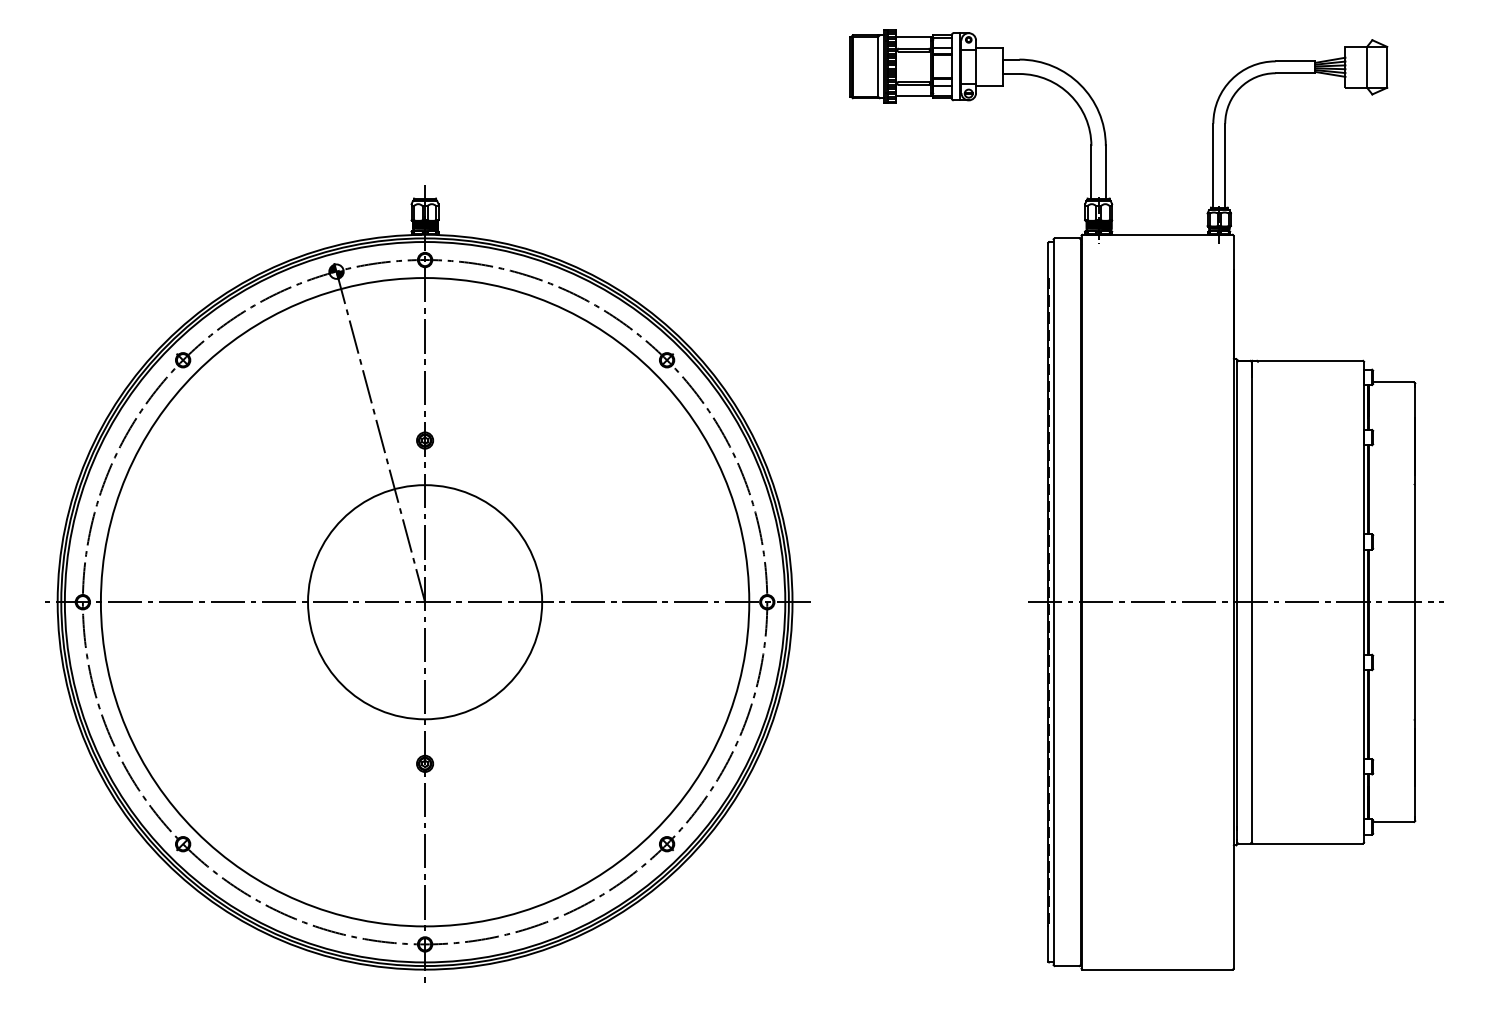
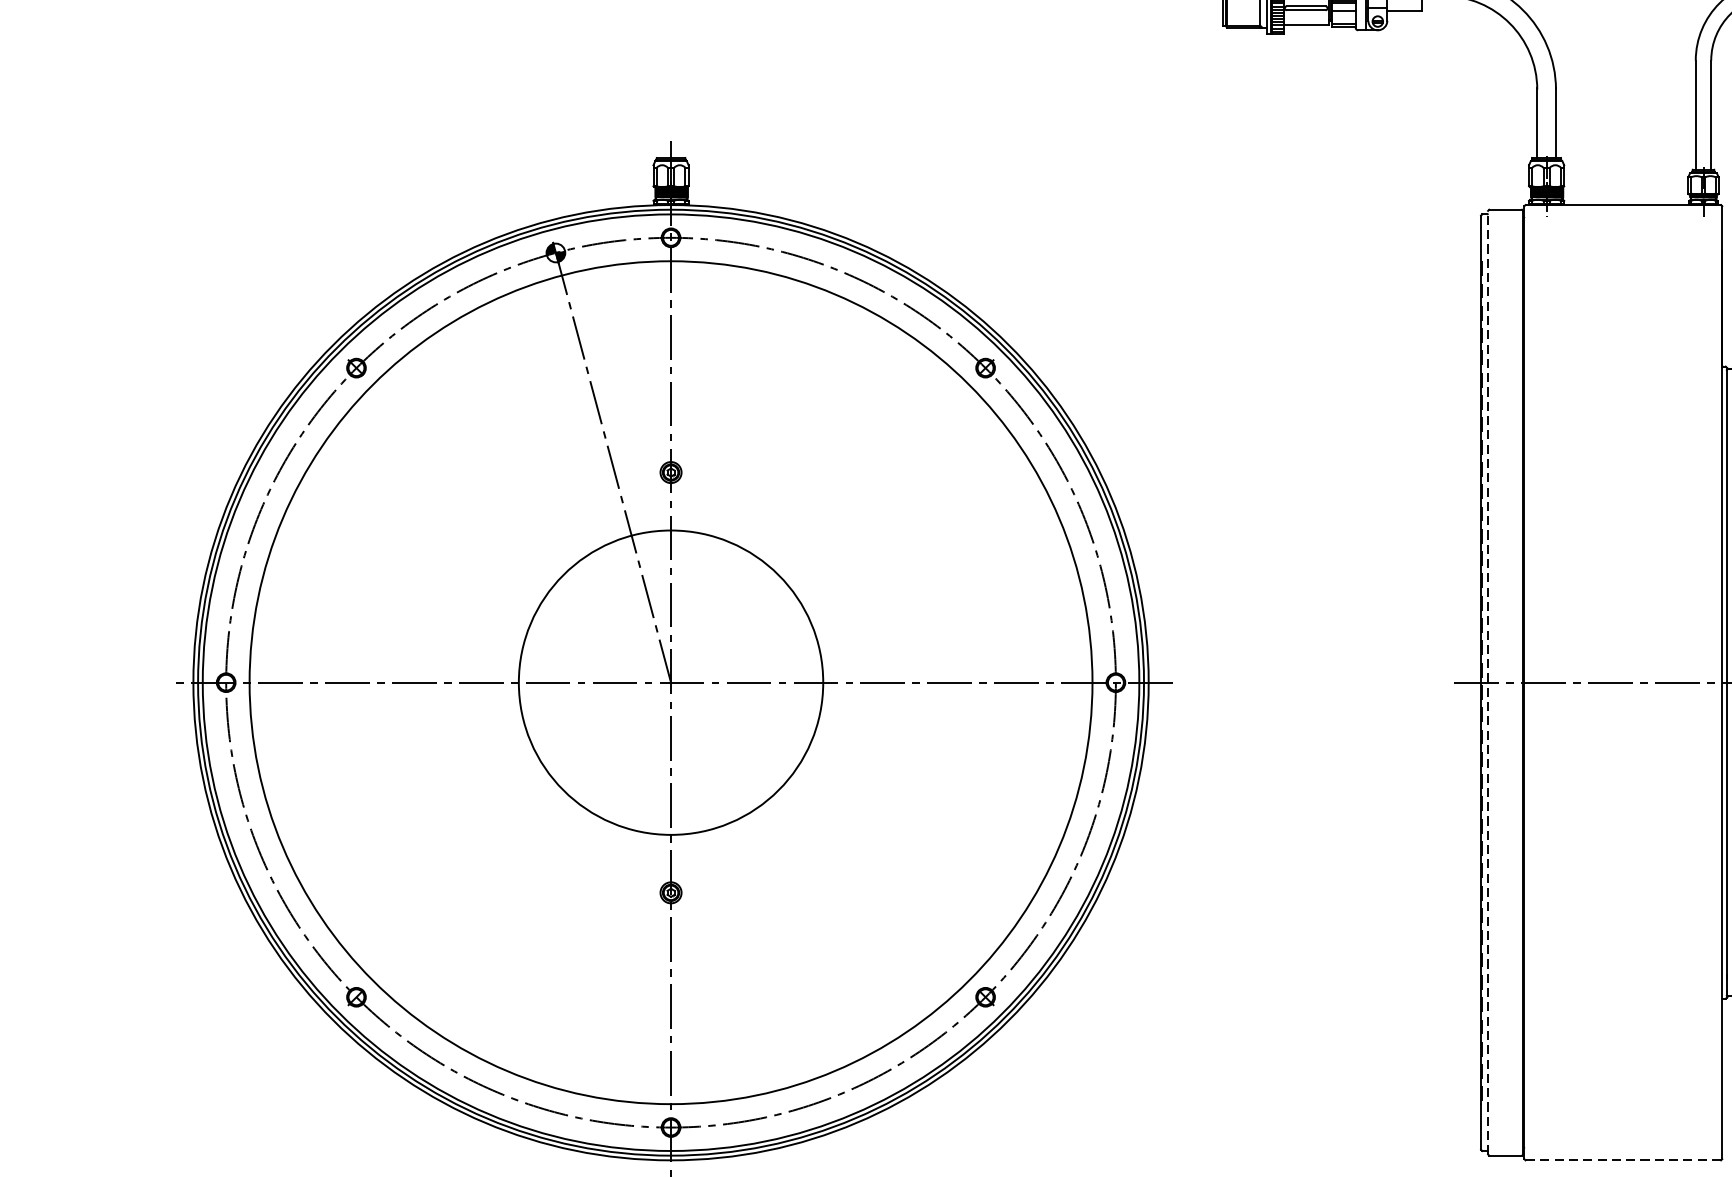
line: (1053, 602) -> (1487, 683), solid -> dashed
line: (1157, 969) -> (1623, 1160), solid -> dashed

